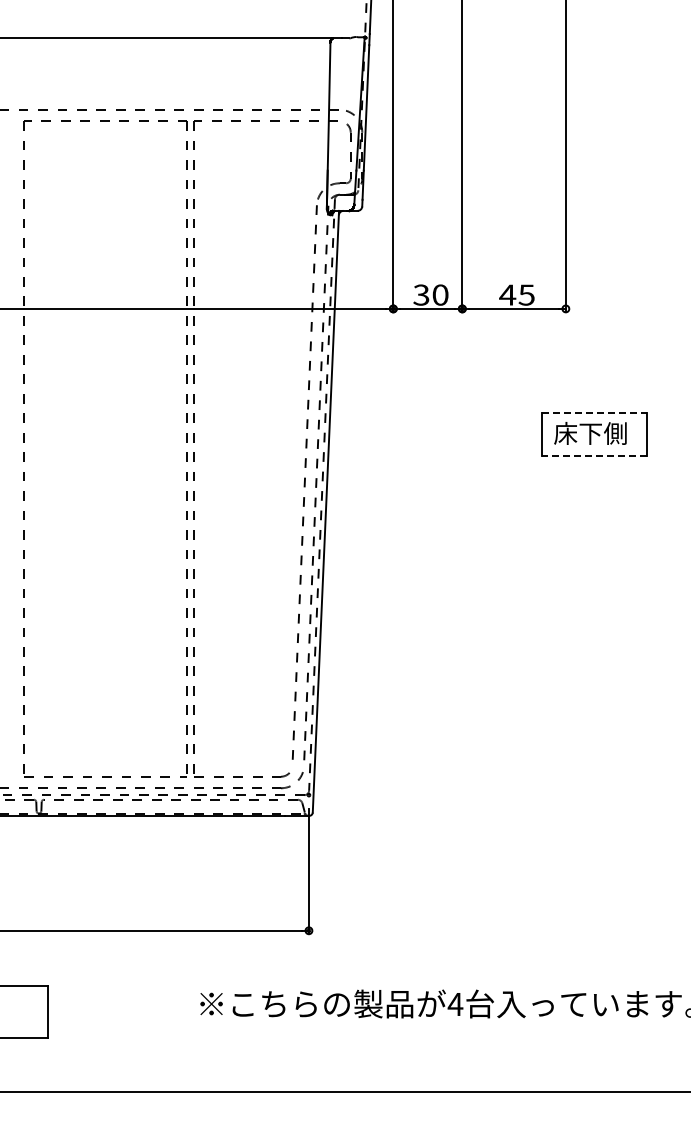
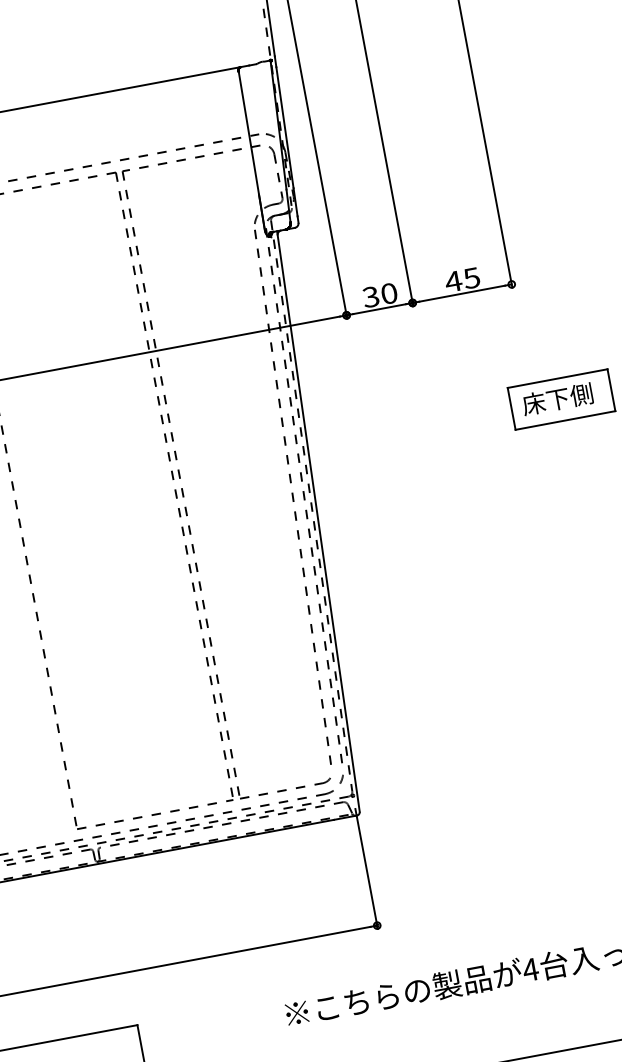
line: (594, 412) -> (557, 378), dashed -> solid
line: (593, 456) -> (564, 420), dashed -> solid

